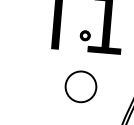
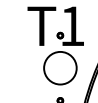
circle: (81, 85) -> (60, 67), size x1.67

